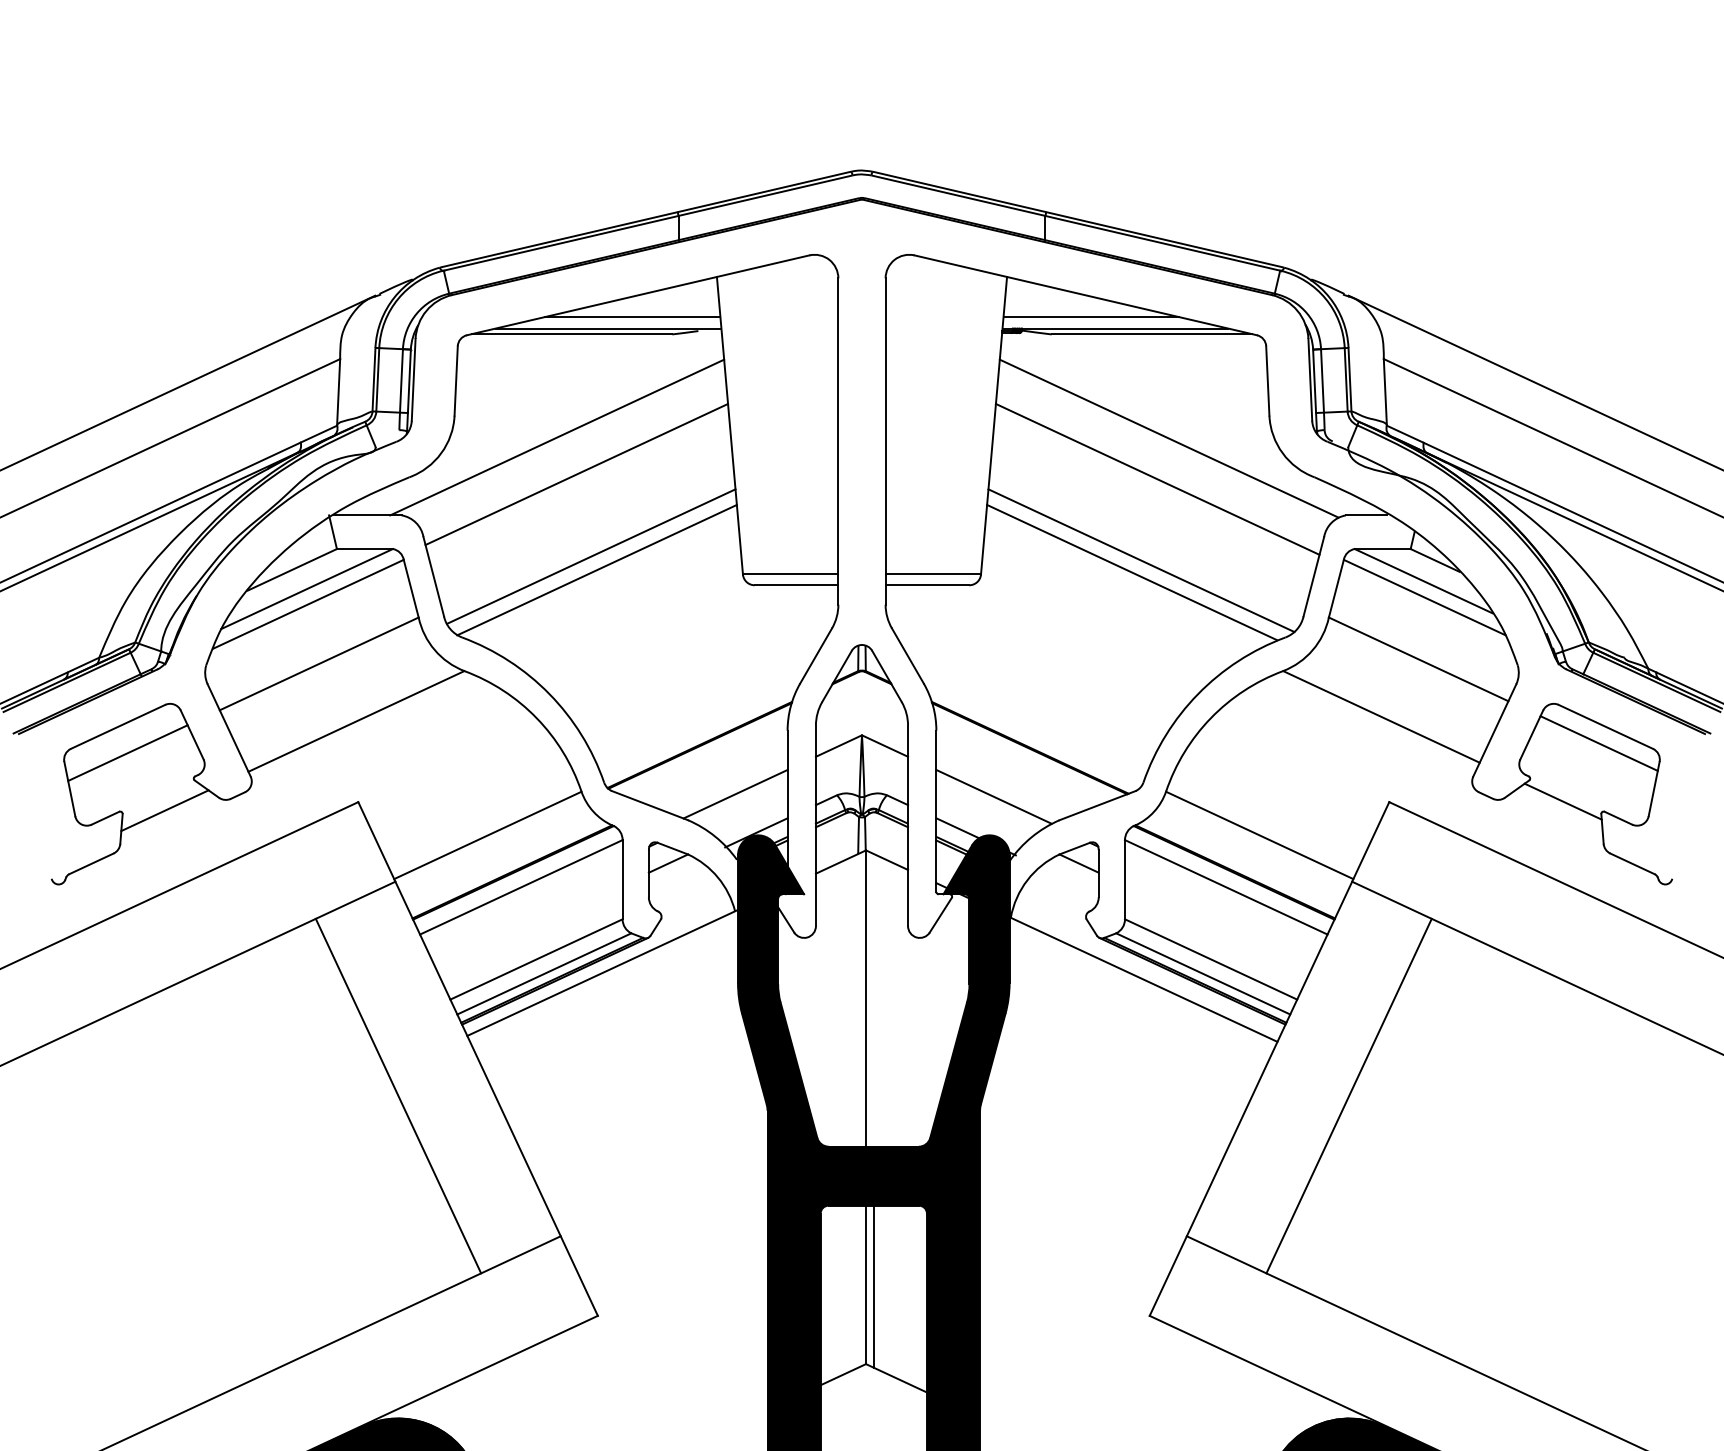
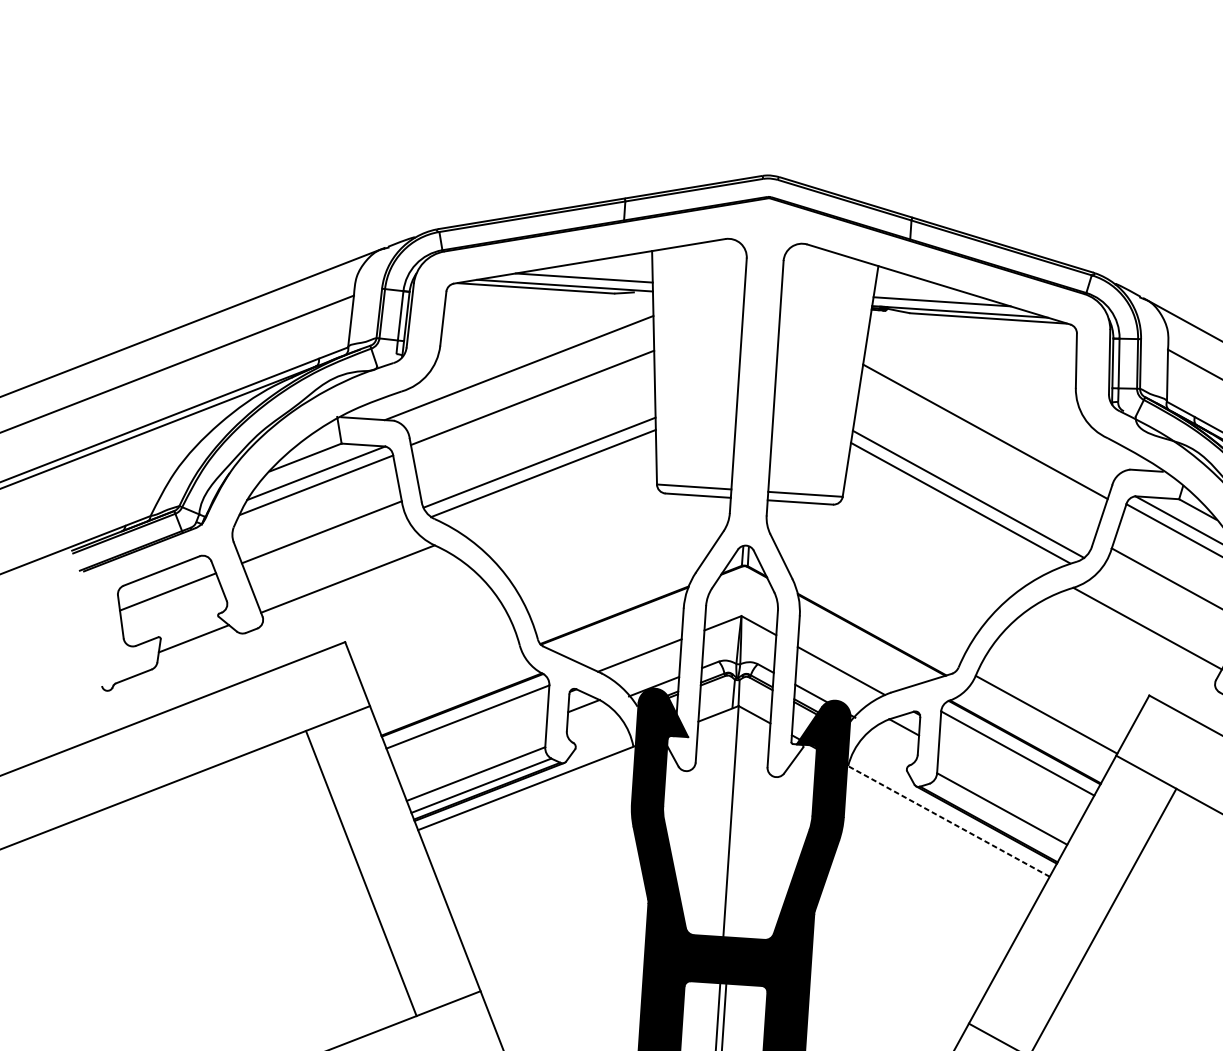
line: (1168, 438) -> (995, 400), removed
line: (487, 835) -> (444, 674), removed
line: (1203, 973) -> (995, 819), removed
line: (1143, 979) -> (948, 821), solid -> dashed

